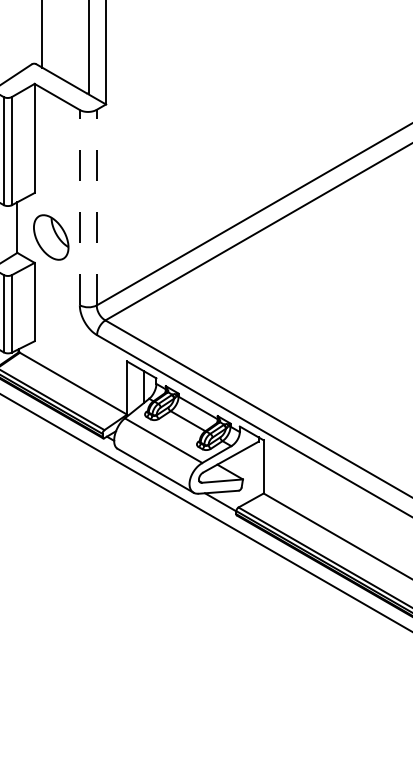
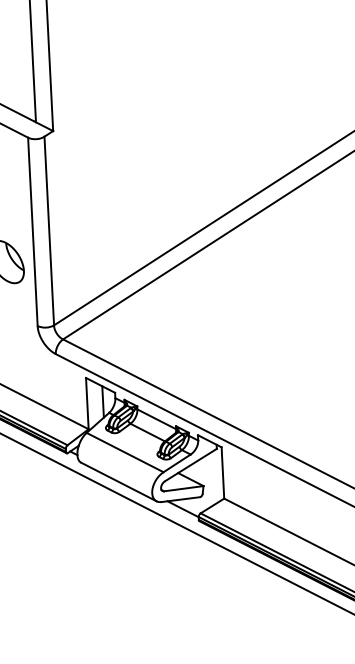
line: (79, 207) -> (32, 231), dashed -> solid
line: (96, 207) -> (48, 230), dashed -> solid

